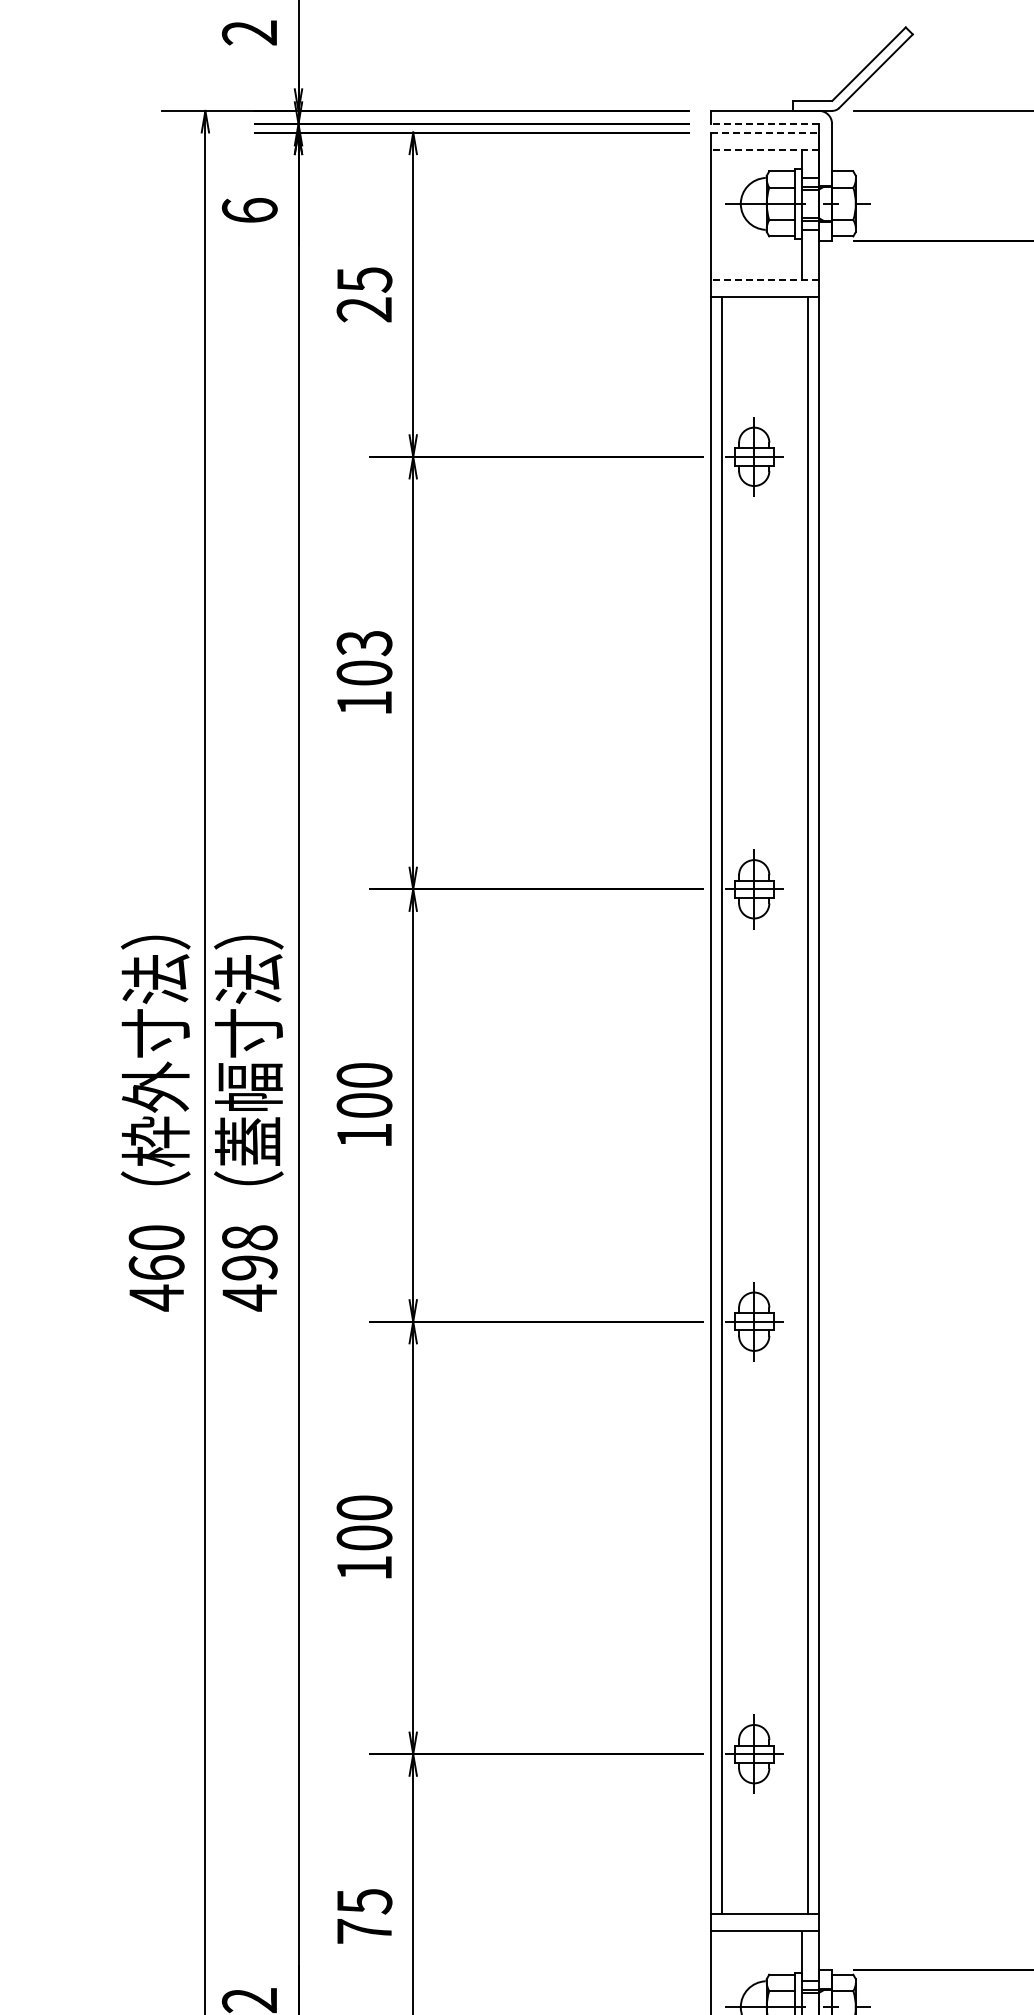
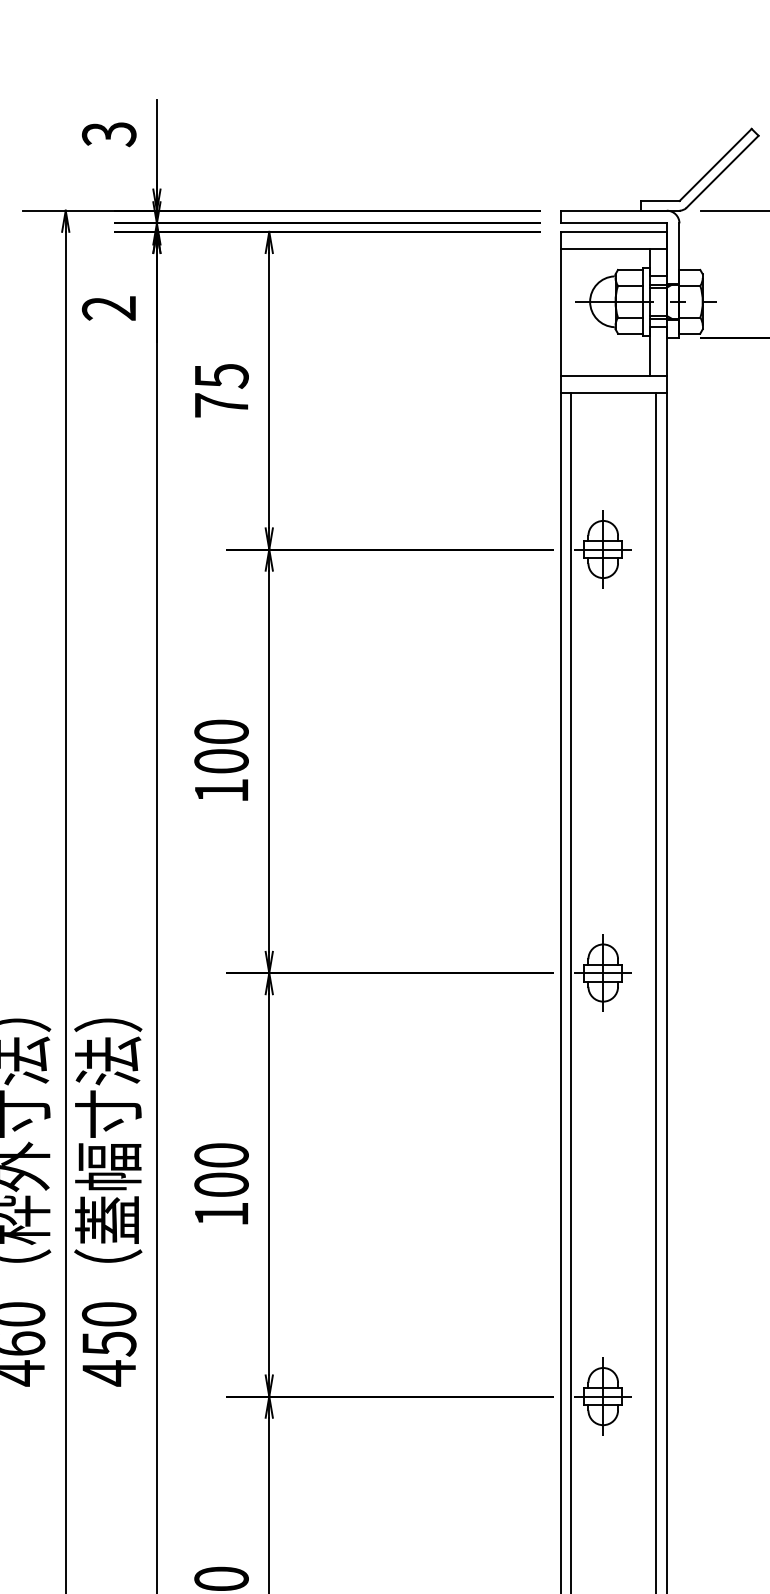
text: (249, 33) -> (108, 134), 2 -> 3
line: (764, 123) -> (613, 223), dashed -> solid
line: (765, 132) -> (614, 231), dashed -> solid
line: (764, 149) -> (613, 248), dashed -> solid
text: (249, 210) -> (108, 308), 6 -> 2
line: (764, 279) -> (613, 375), dashed -> solid
text: (363, 309) -> (220, 405), 25 -> 75
text: (364, 643) -> (221, 732), 103 -> 100
text: (249, 1253) -> (108, 1329), 498 -> 450

